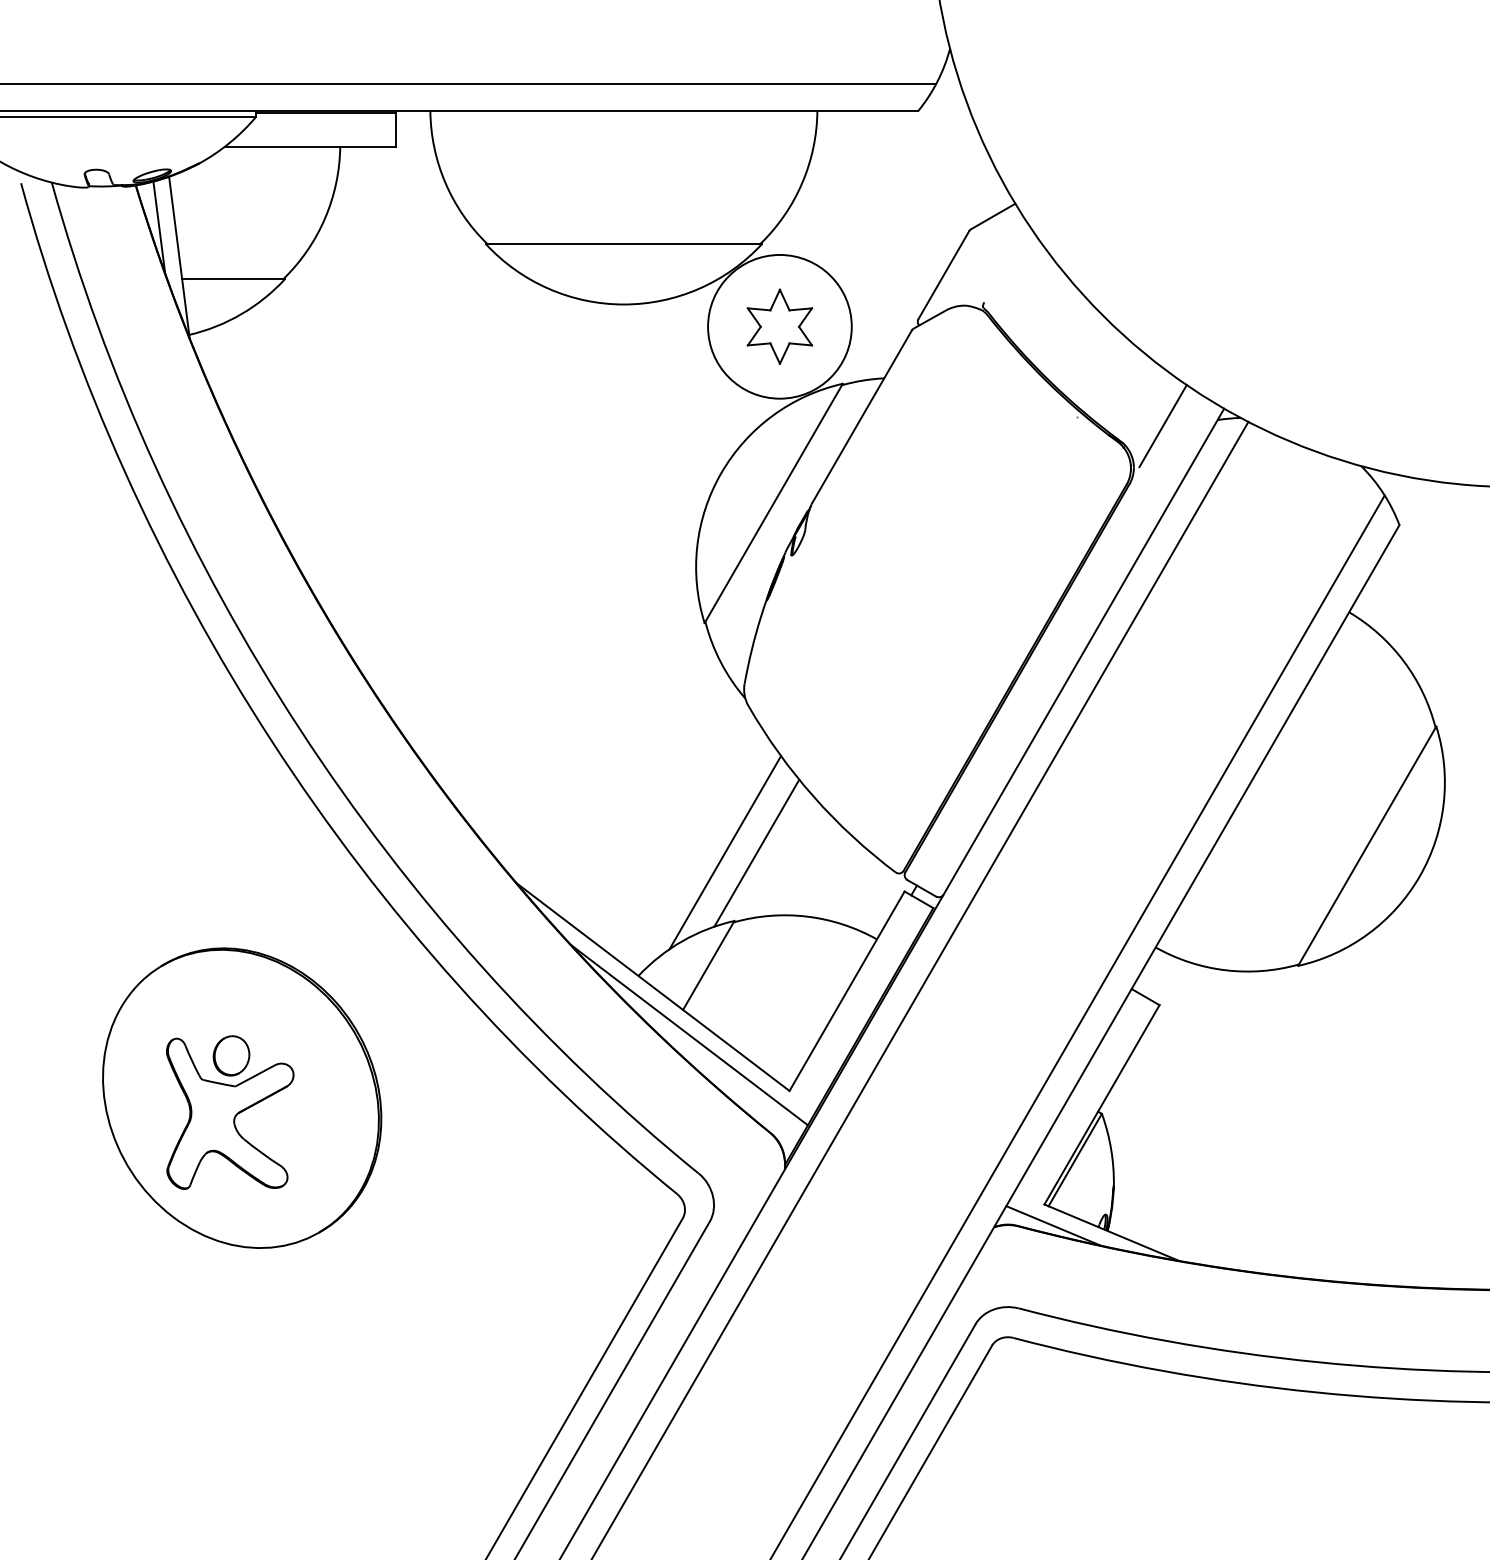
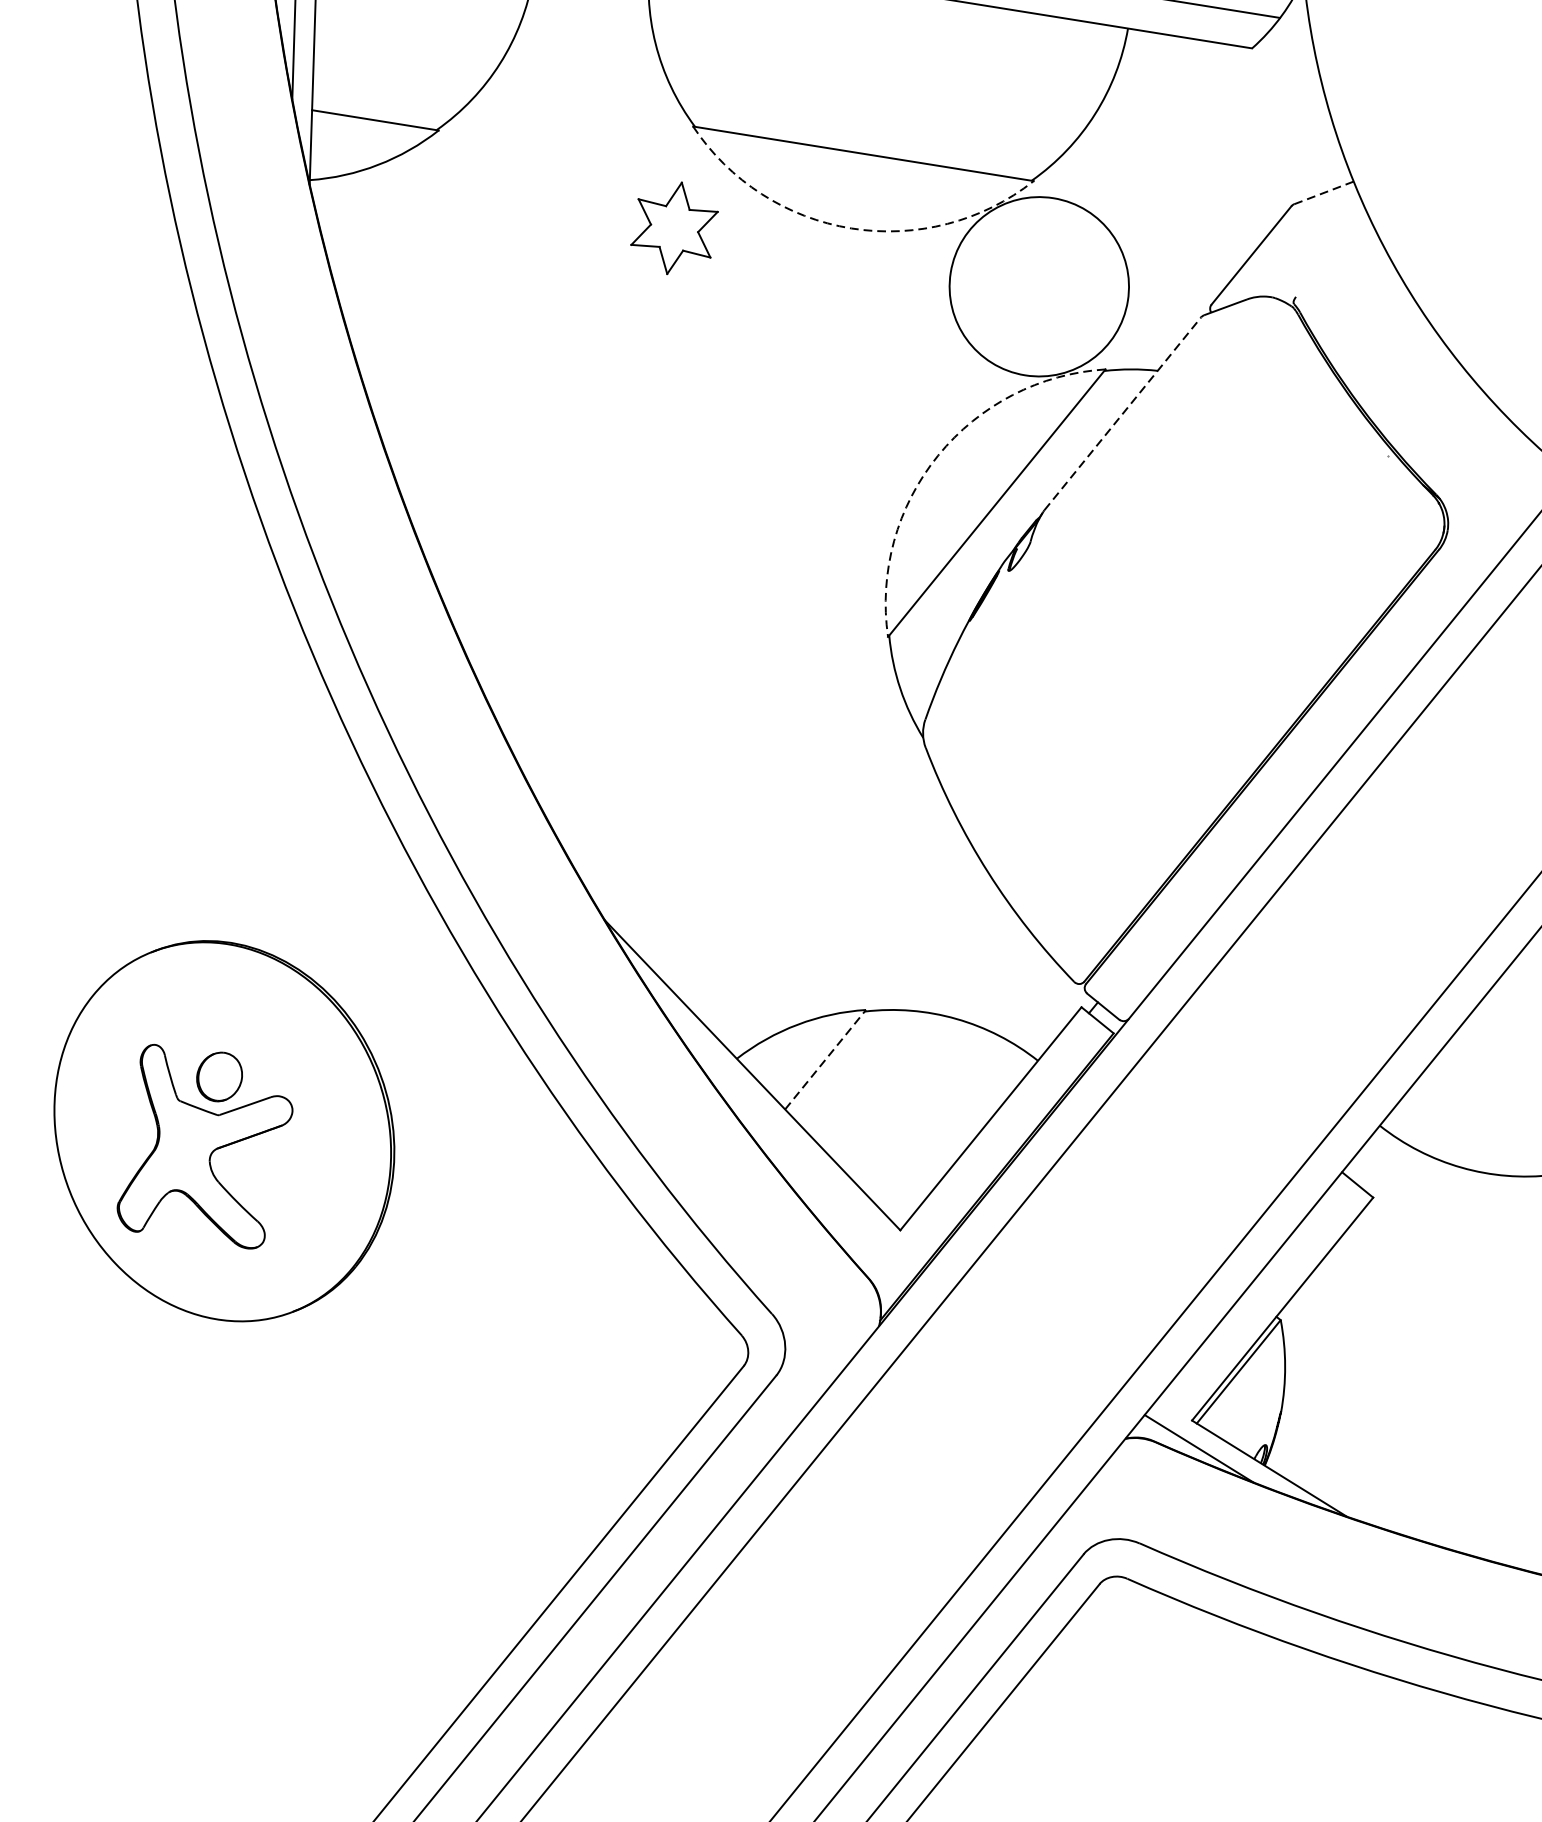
line: (993, 216) -> (1324, 192), solid -> dashed
arc: (623, 304) -> (850, 228), solid -> dashed
part: (779, 326) -> (674, 227), moved
line: (862, 416) -> (1123, 413), solid -> dashed
line: (1162, 426) -> (1491, 485), removed
arc: (721, 473) -> (938, 455), solid -> dashed
line: (725, 852) -> (868, 923), removed
line: (756, 852) -> (906, 929), removed
line: (709, 965) -> (826, 1059), solid -> dashed
line: (689, 1034) -> (788, 1140), removed

